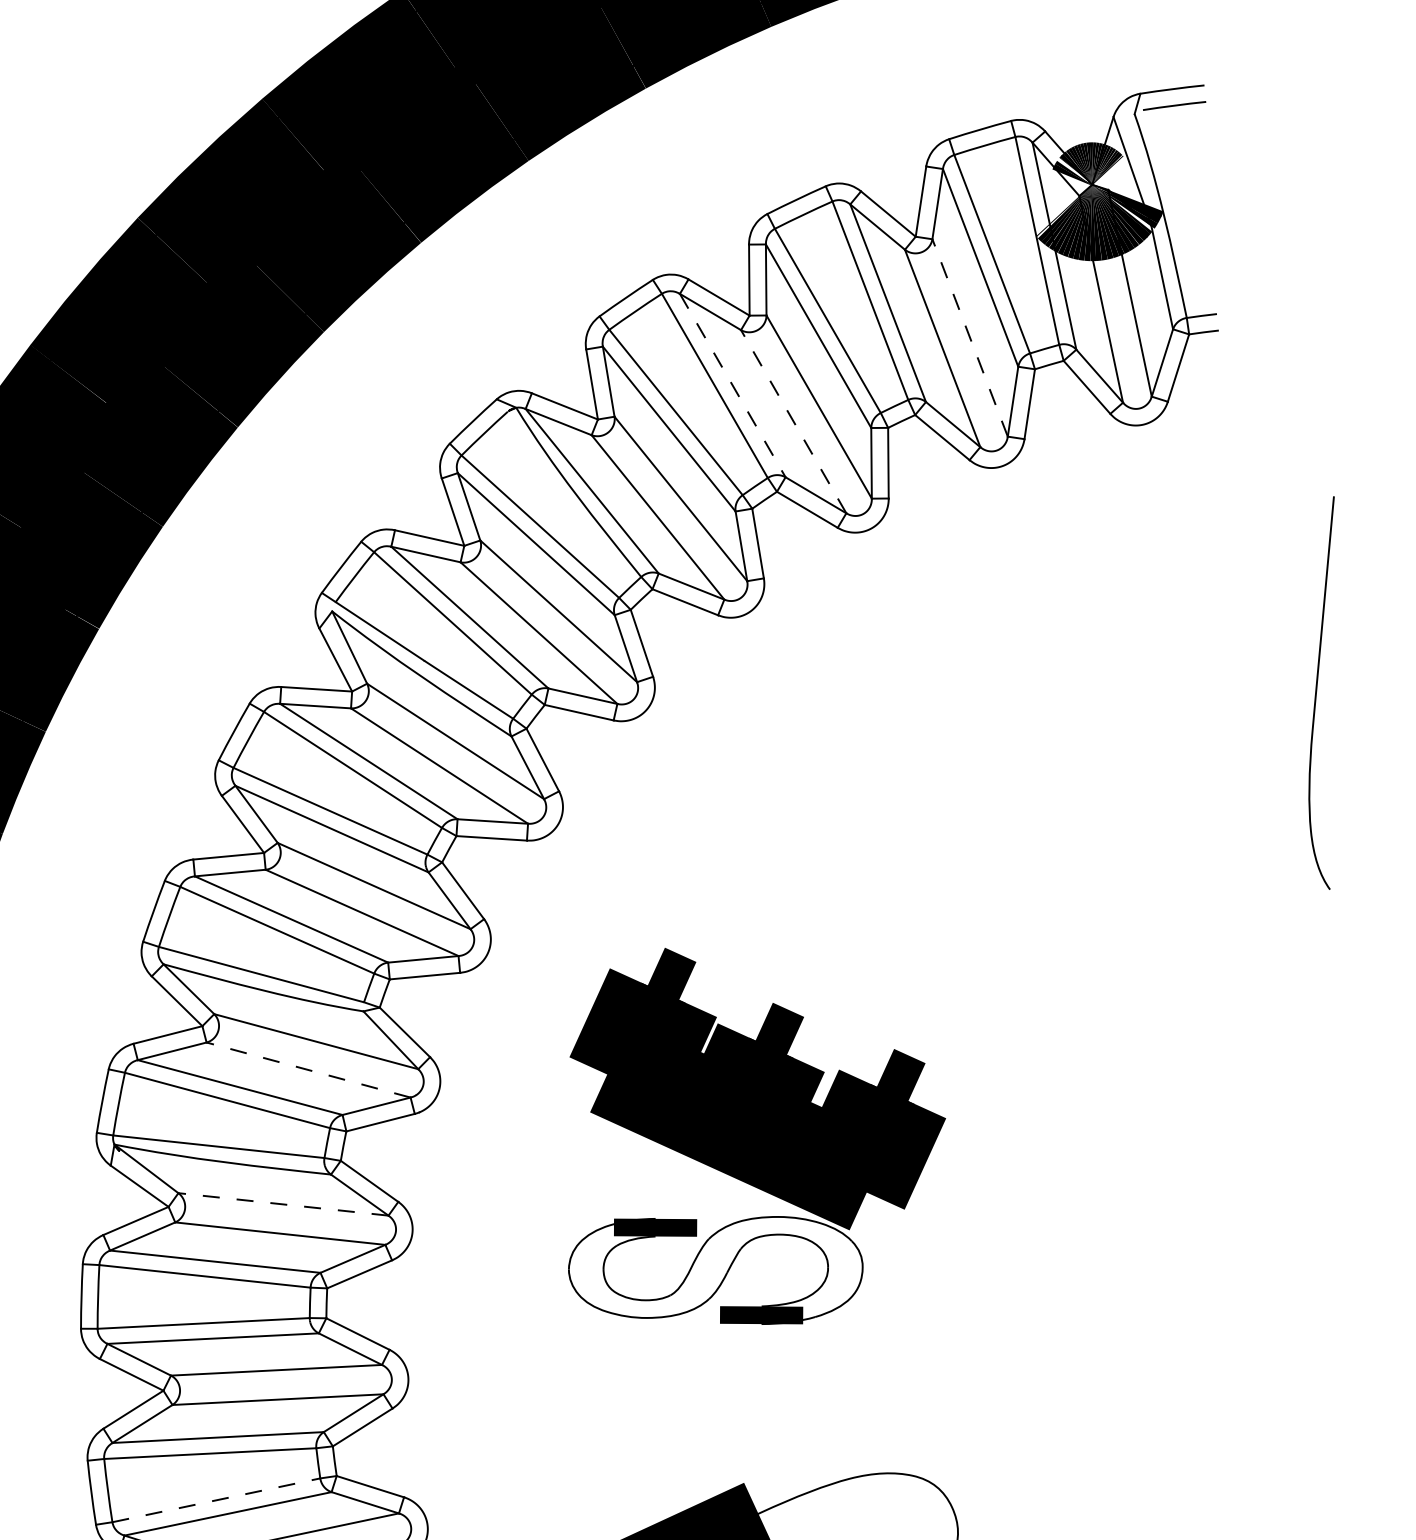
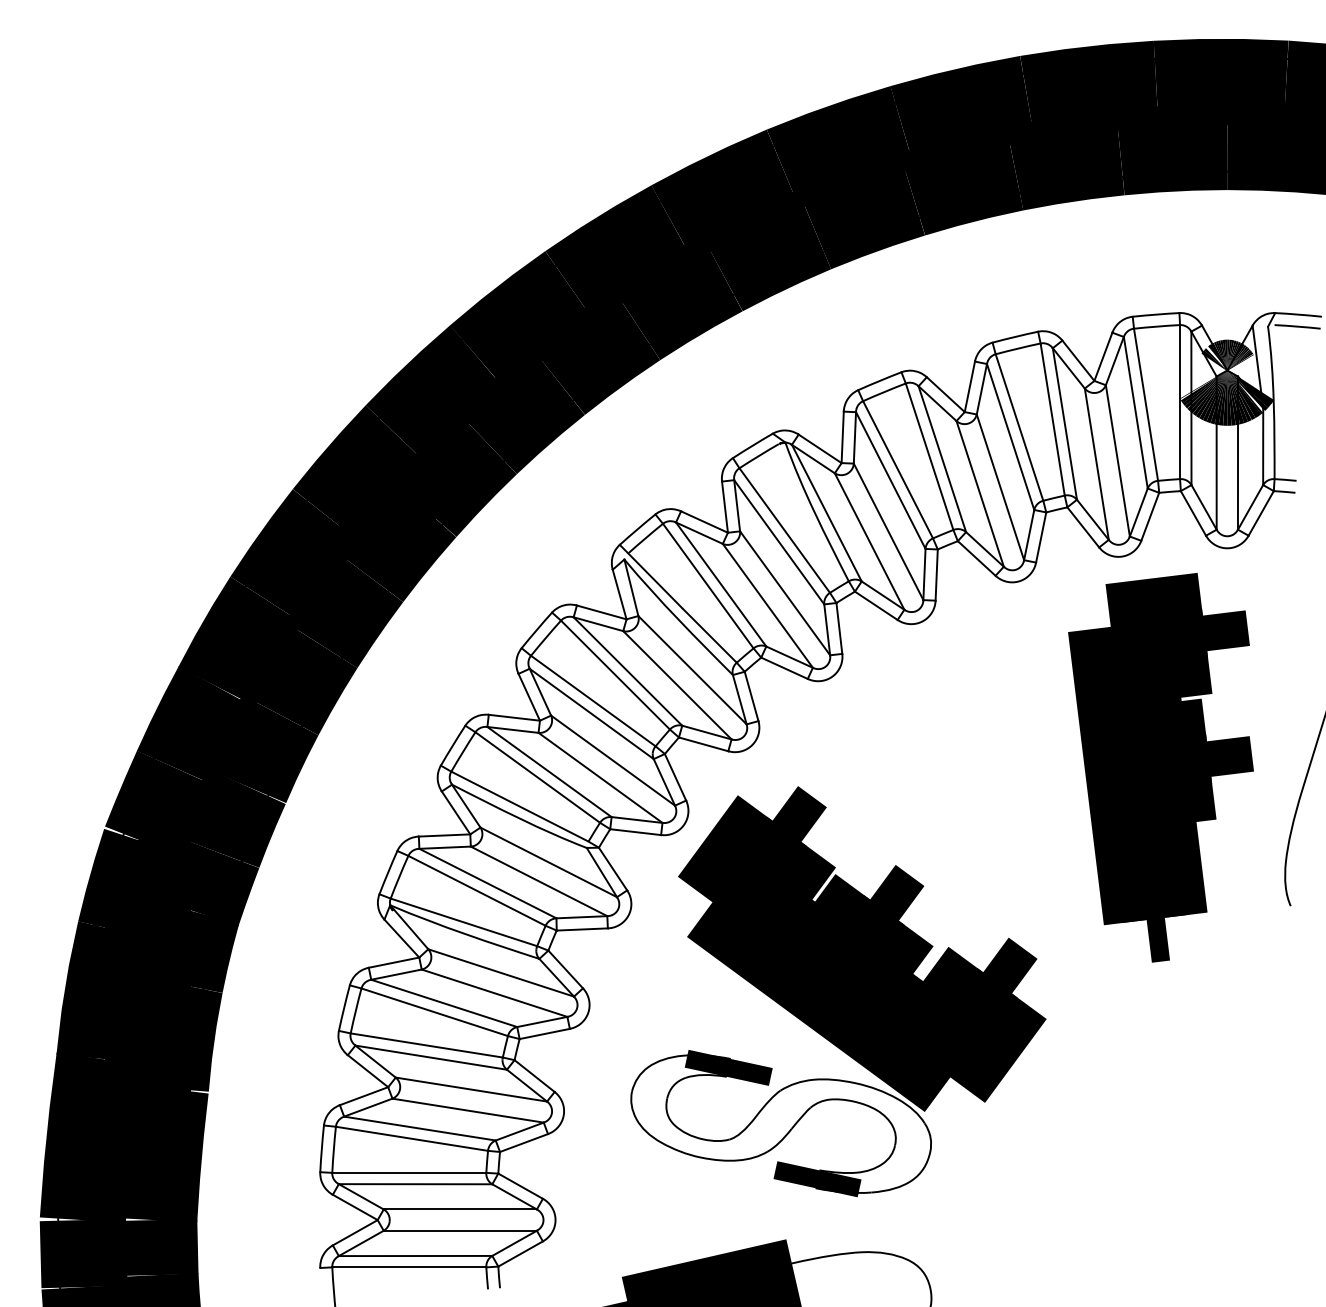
line: (969, 337) -> (1117, 460), dashed -> solid
line: (733, 385) -> (942, 459), dashed -> solid
line: (794, 421) -> (980, 493), dashed -> solid
part: (1114, 739) -> (1160, 767), added
line: (309, 1070) -> (539, 881), dashed -> solid
part: (743, 1133) -> (838, 991), size x1.43
line: (283, 1203) -> (501, 972), dashed -> solid
line: (216, 1499) -> (409, 1172), dashed -> solid

